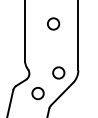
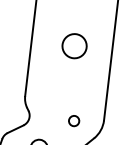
circle: (53, 23) -> (74, 45), size x1.4
circle: (58, 72) -> (73, 120), size x0.6

